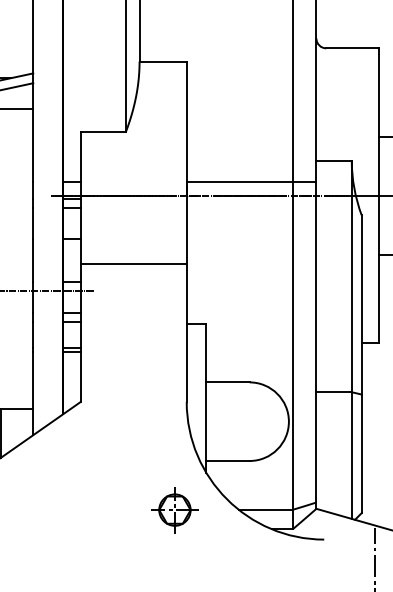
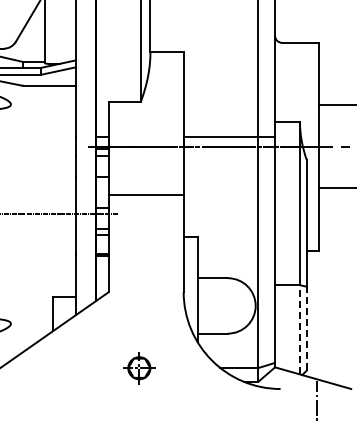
line: (361, 453) -> (306, 328), solid -> dashed
line: (352, 455) -> (300, 329), solid -> dashed
part: (175, 510) -> (139, 368), moved

